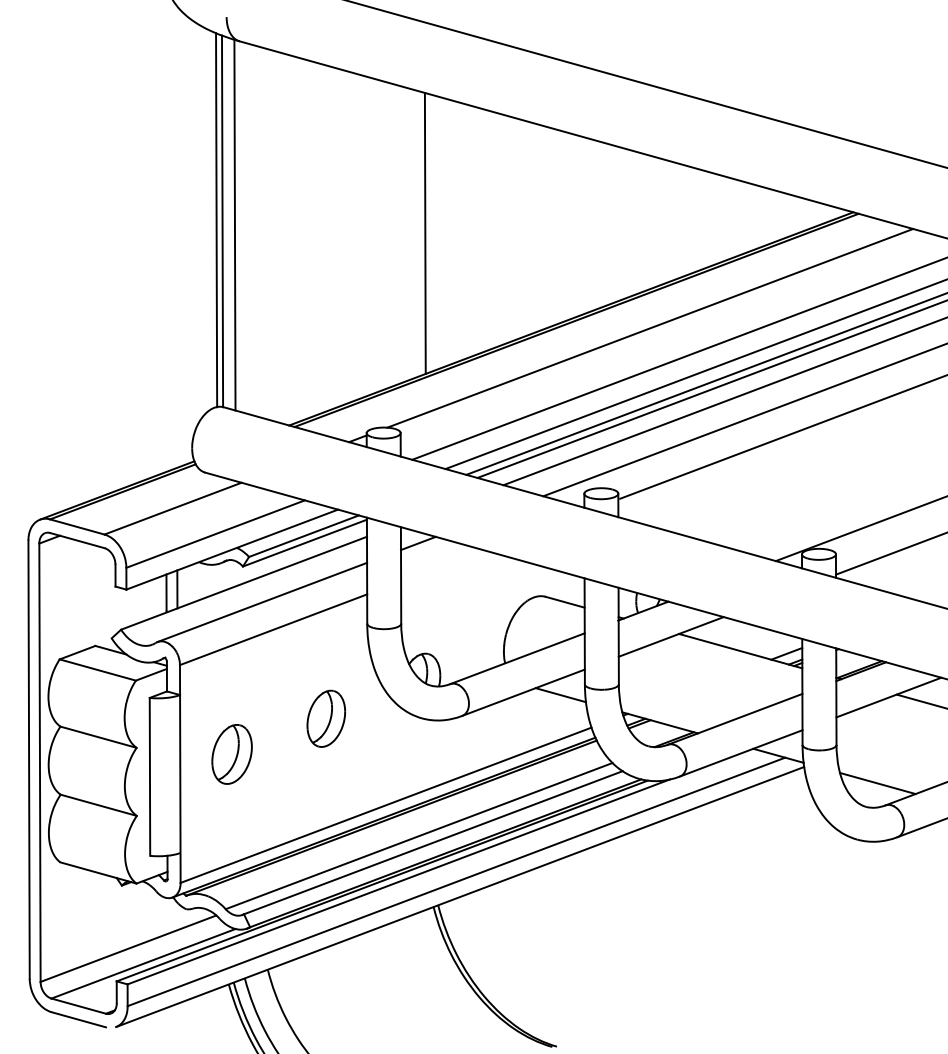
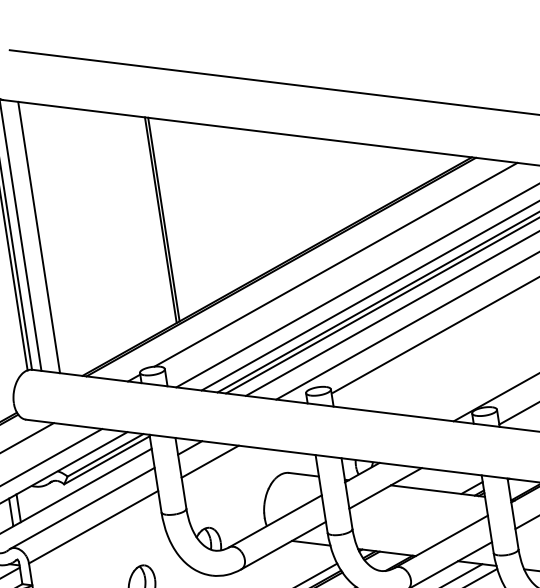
line: (258, 231) -> (38, 237), added
line: (429, 233) -> (163, 219), added
line: (442, 565) -> (210, 461), added

